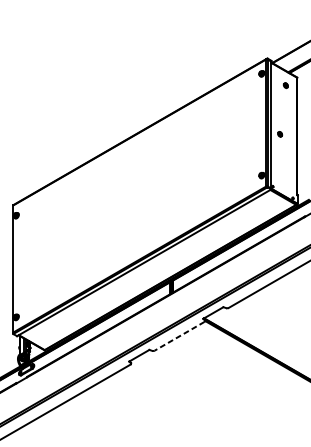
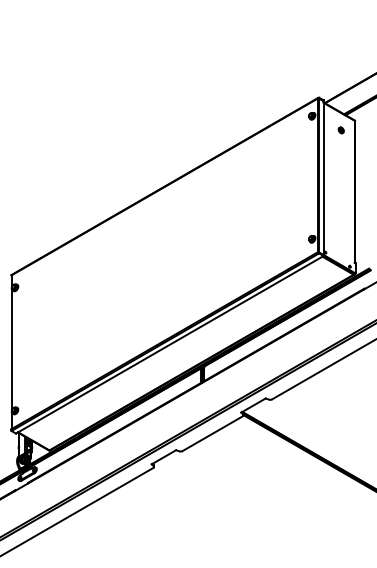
part: (279, 134) -> (333, 189), removed
line: (179, 336) -> (212, 433), dashed -> solid

